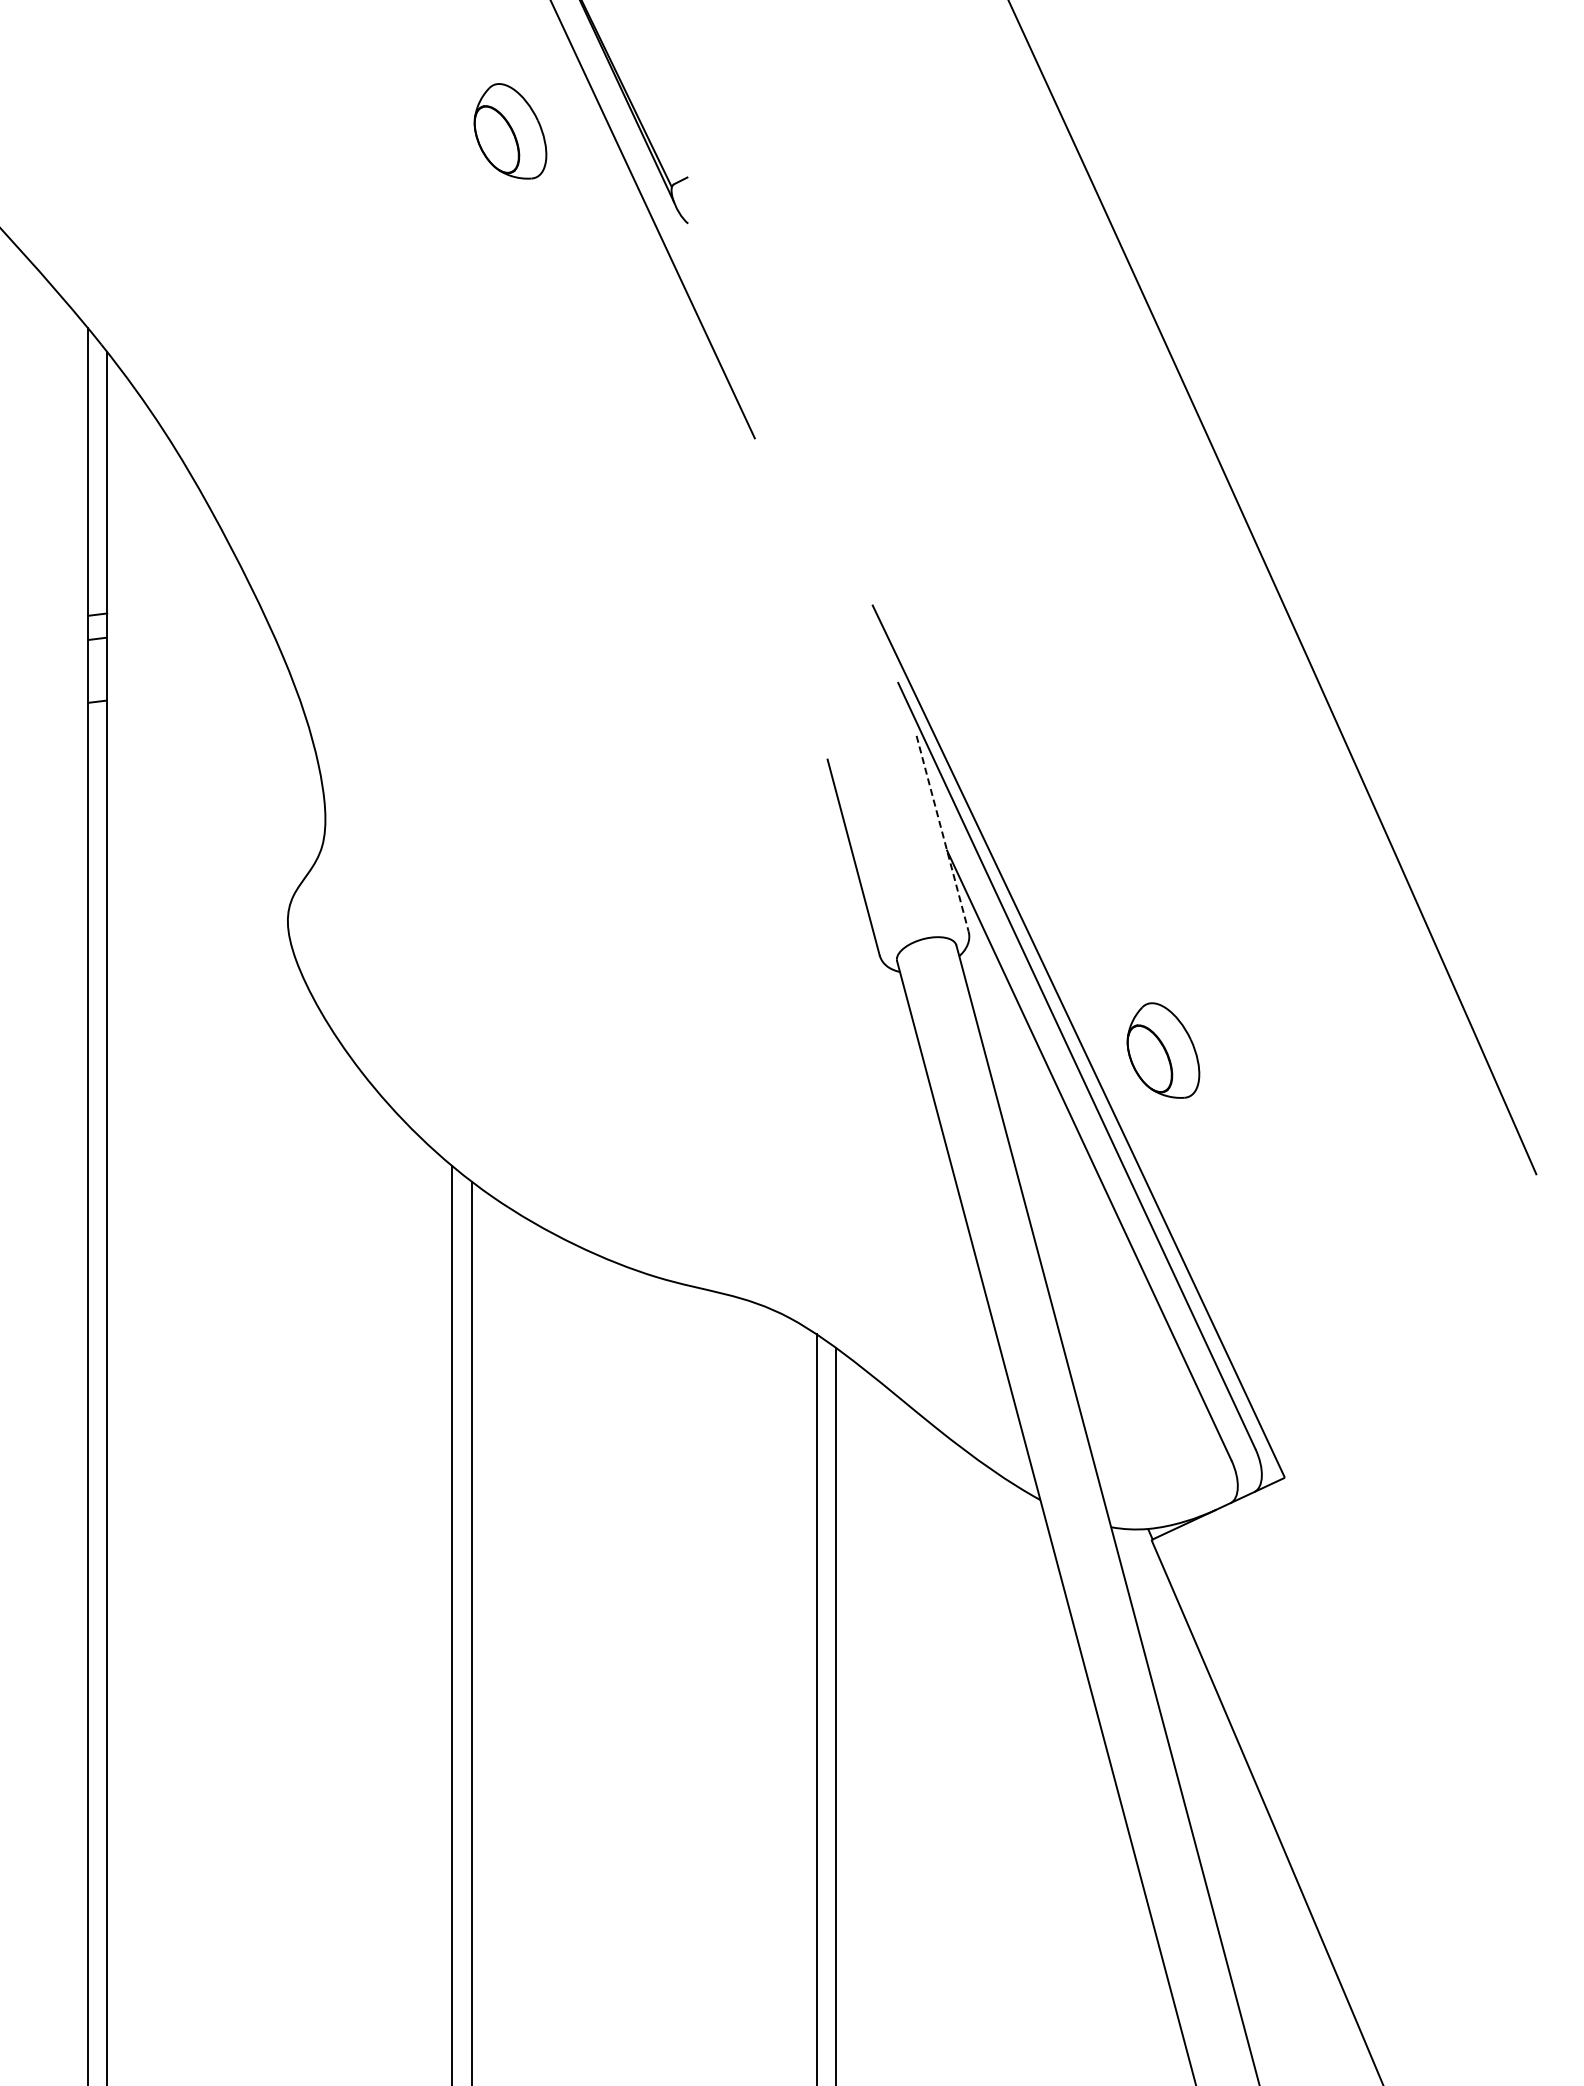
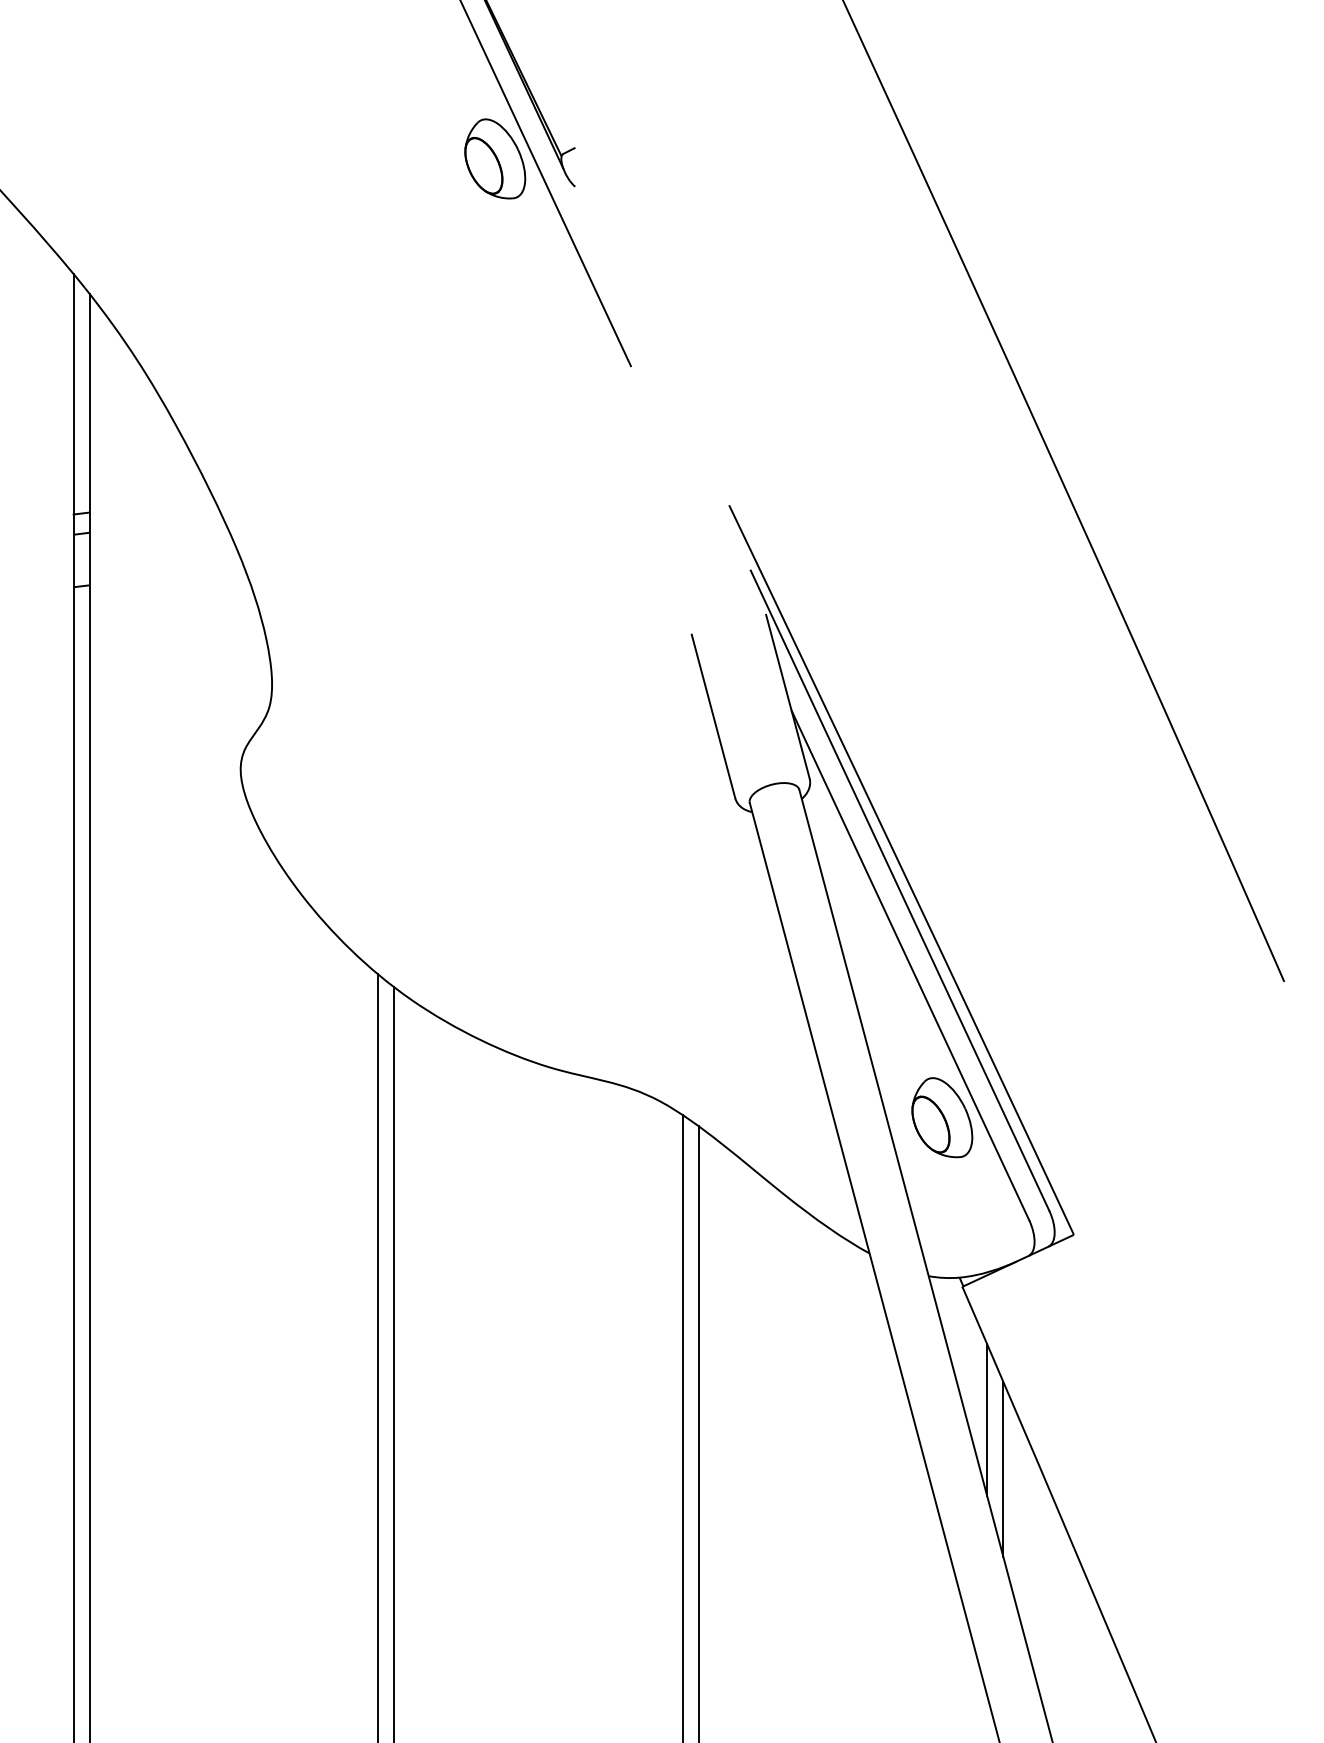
part: (510, 131) -> (495, 159), moved
line: (942, 834) -> (787, 697), dashed -> solid
part: (1163, 1050) -> (942, 1117), moved
line: (1181, 1699) -> (987, 1420), added
line: (1200, 1757) -> (1003, 1468), added

